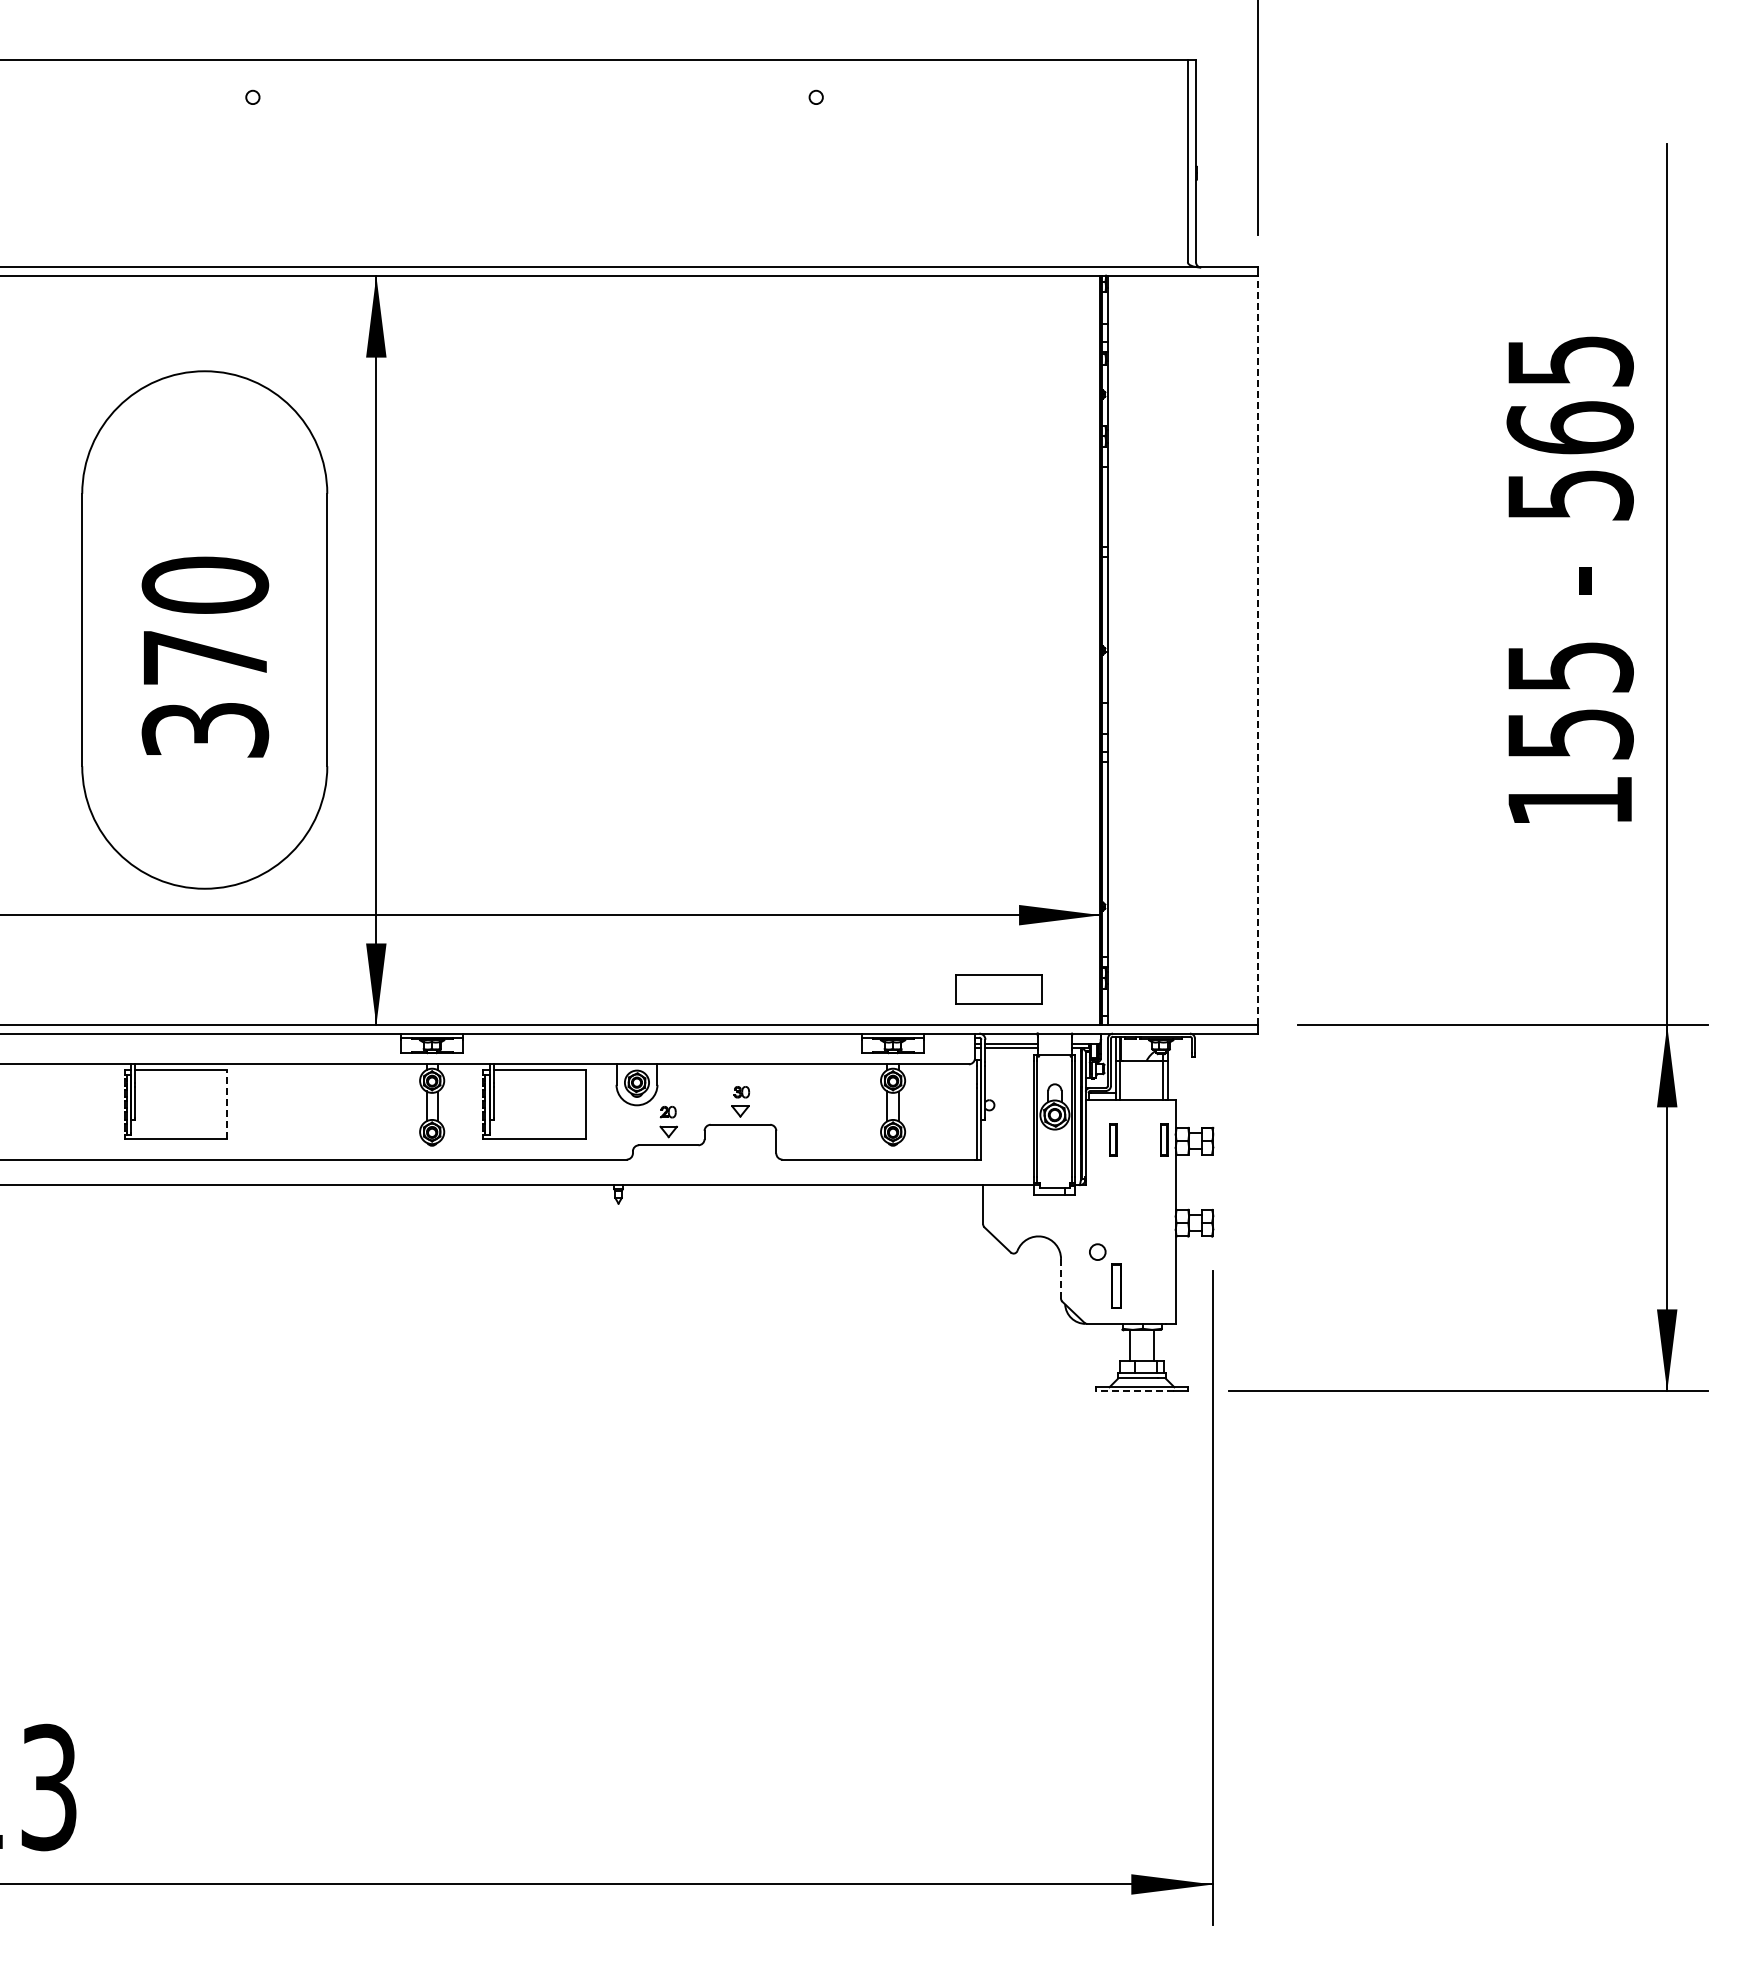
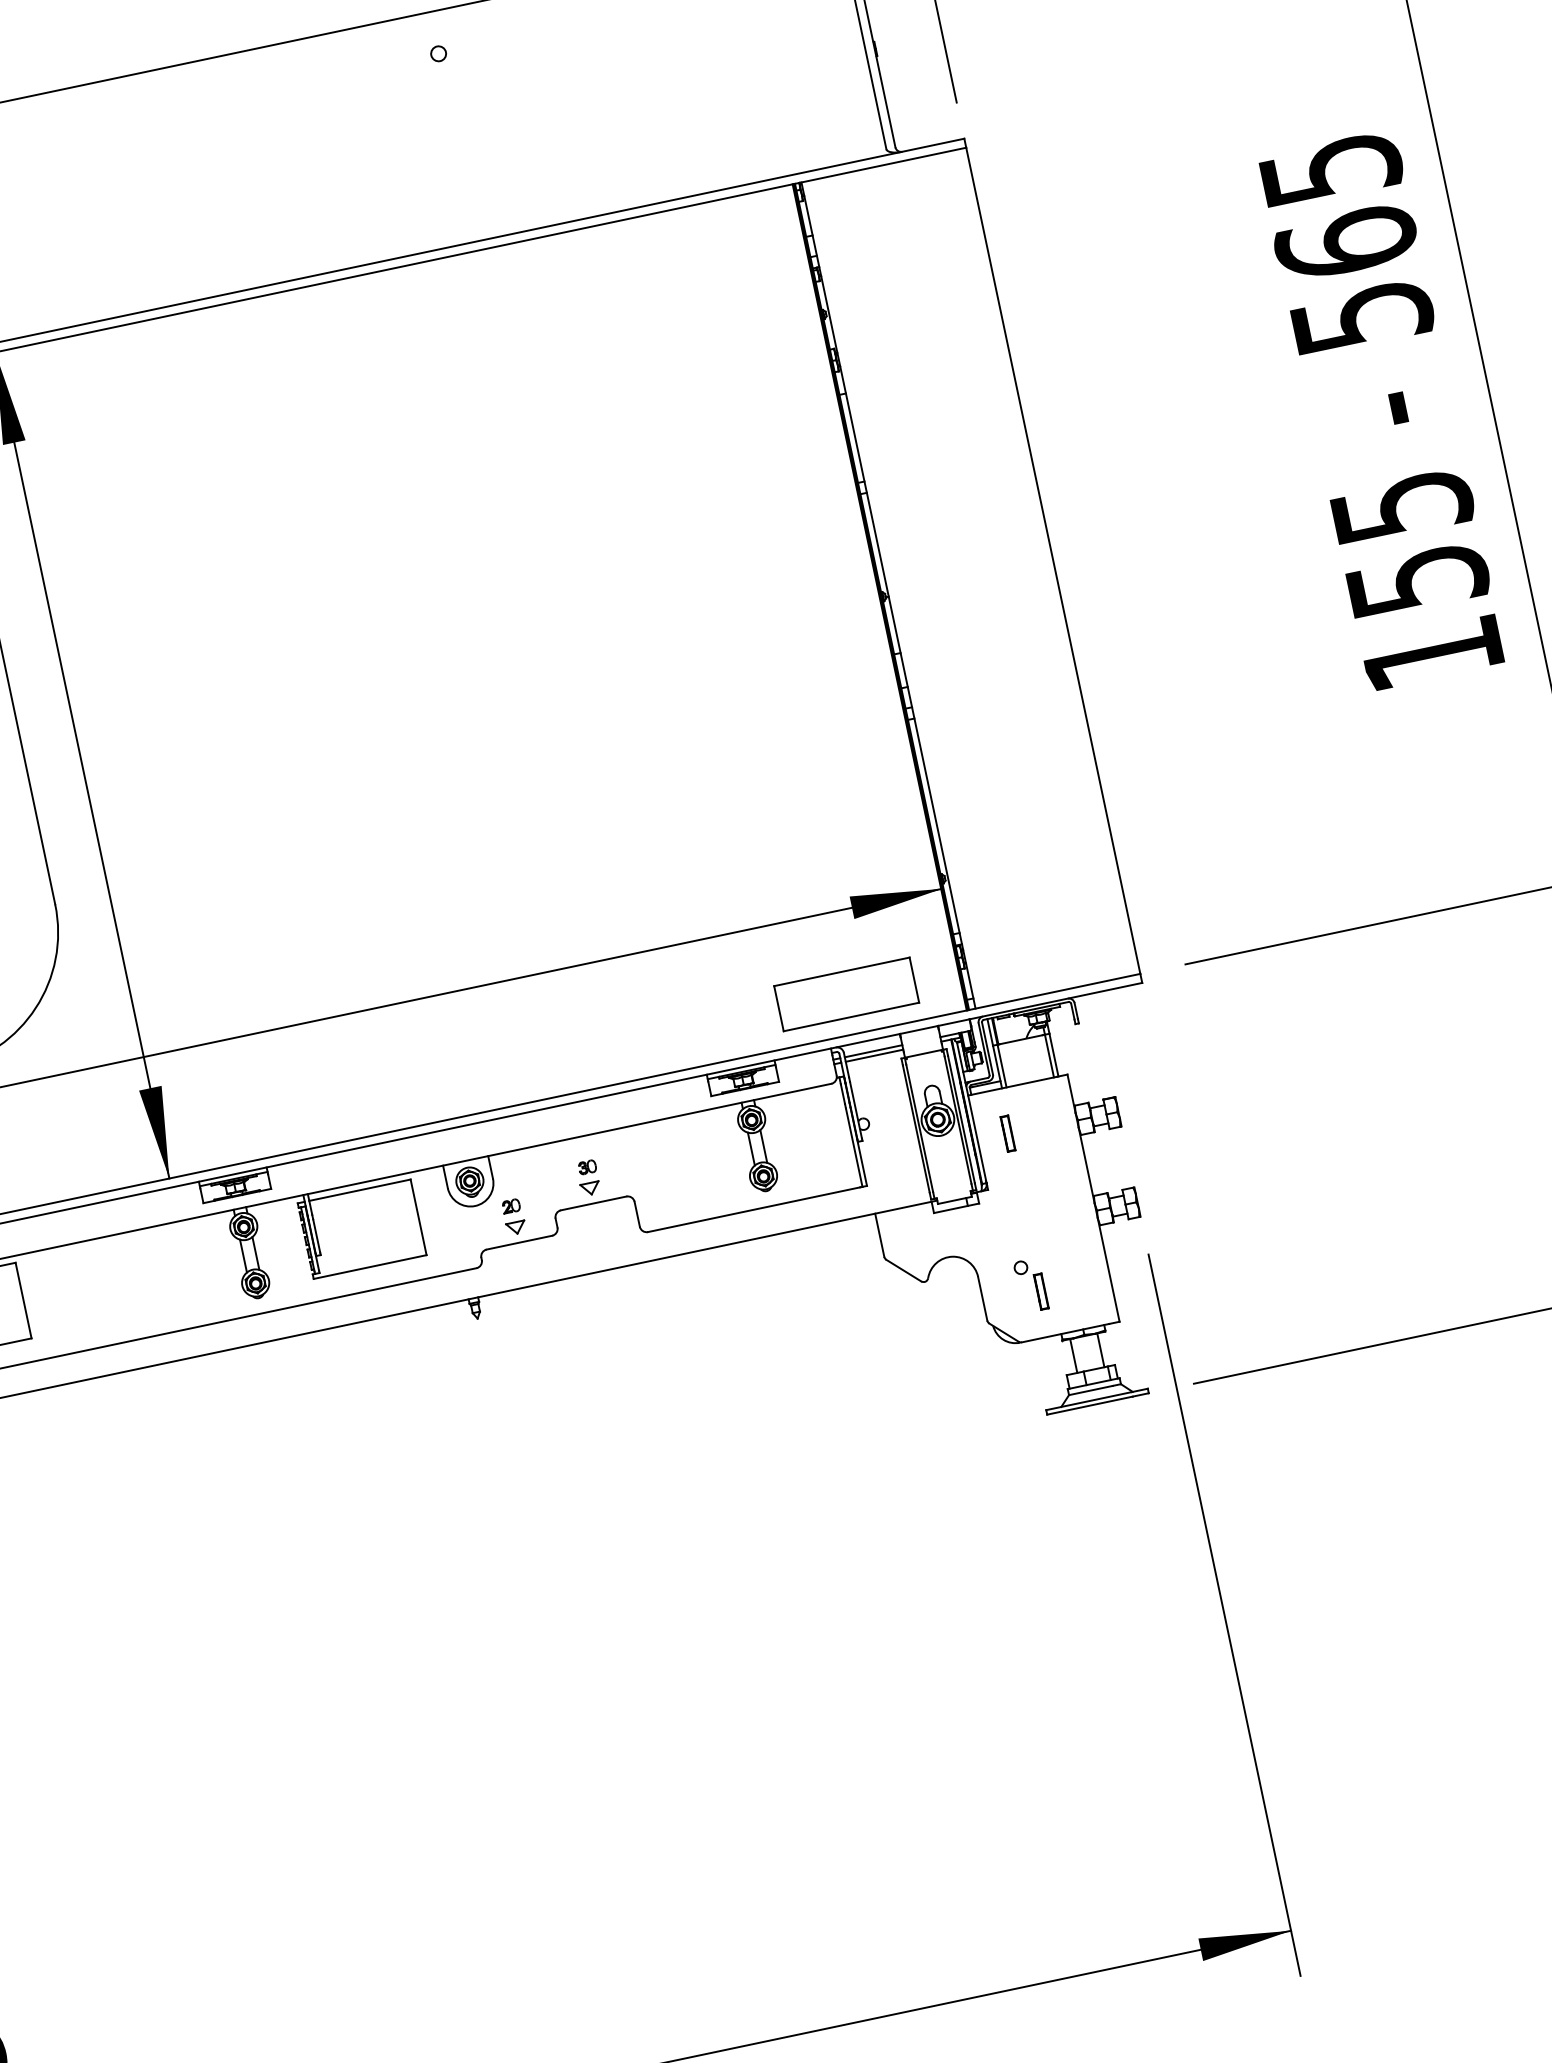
line: (1257, 650) -> (1053, 560), dashed -> solid
part: (998, 989) -> (846, 994), size x1.43
line: (227, 1104) -> (23, 1300), dashed -> solid
part: (1164, 1139) -> (1064, 1121), removed
part: (1105, 1275) -> (1030, 1284), size x0.71
line: (1061, 1278) -> (983, 1298), dashed -> solid
line: (1134, 1391) -> (1089, 1405), dashed -> solid

